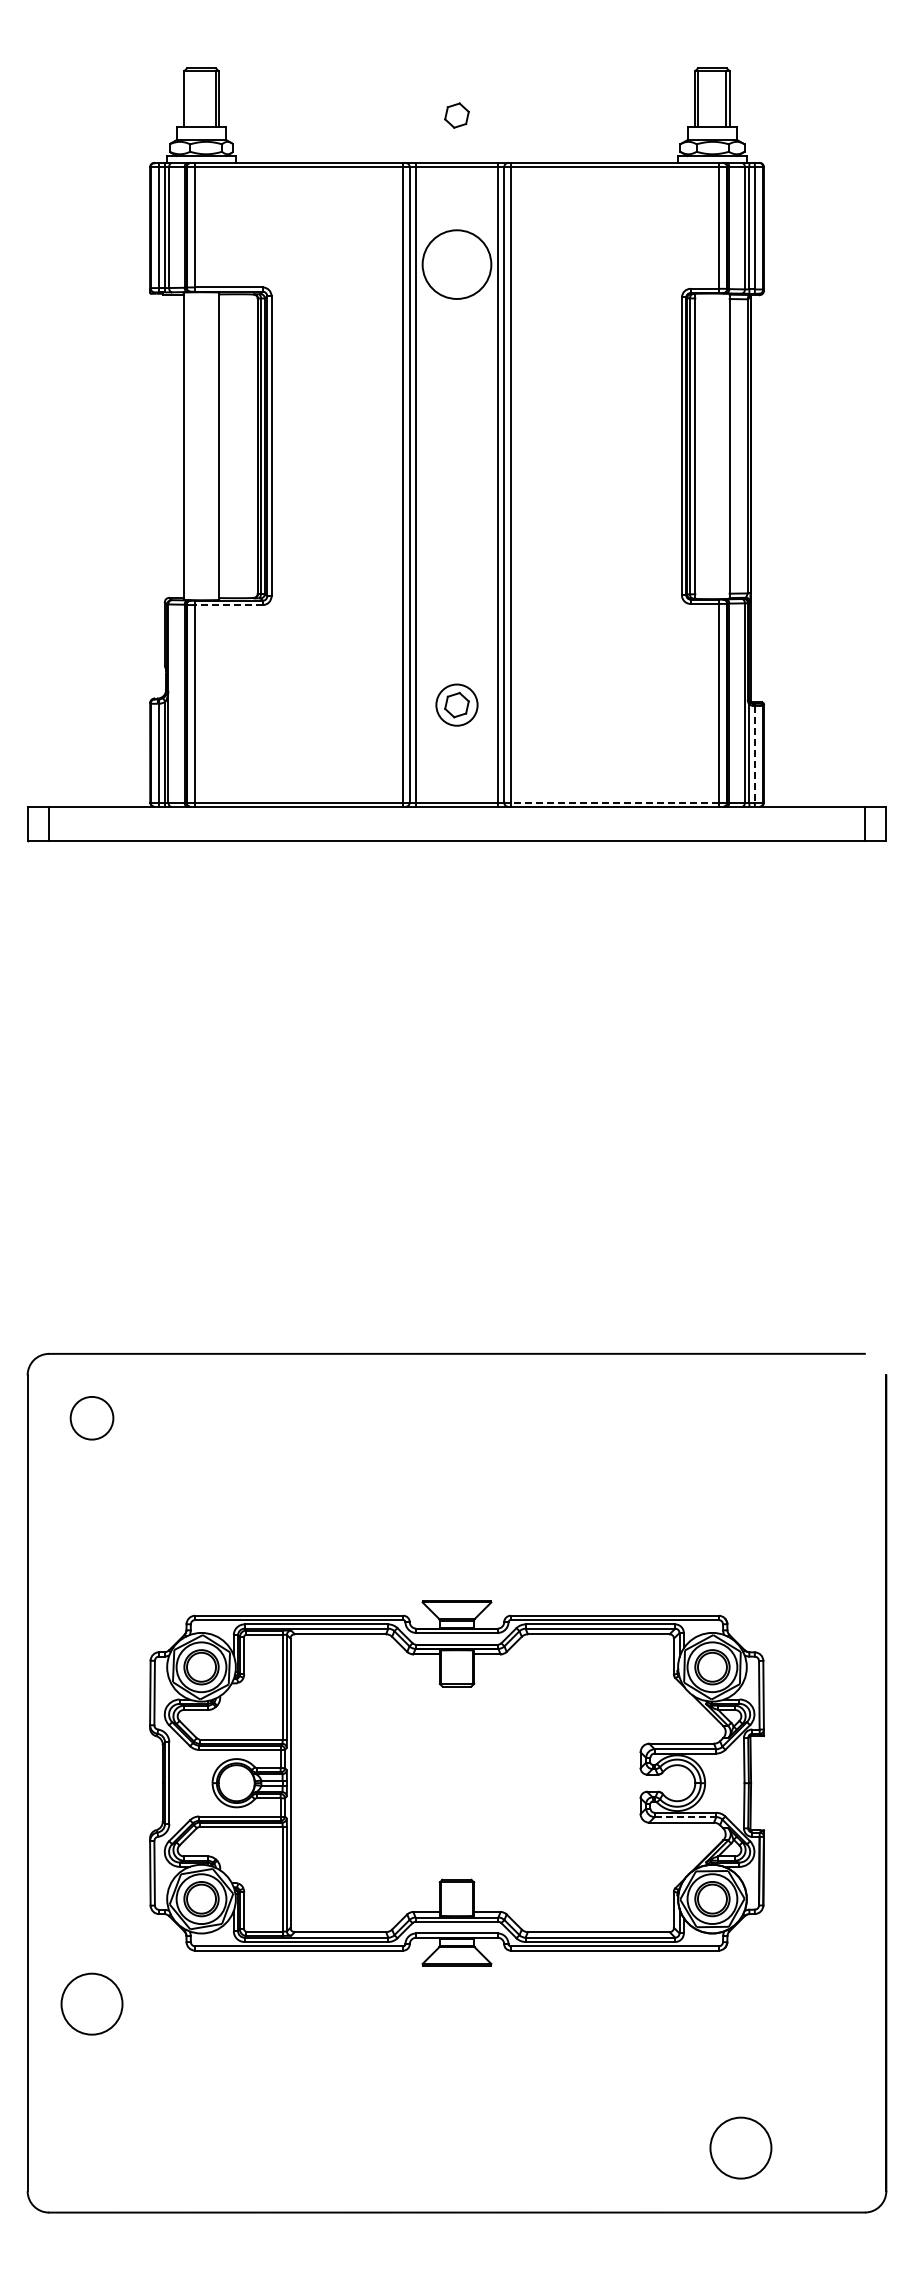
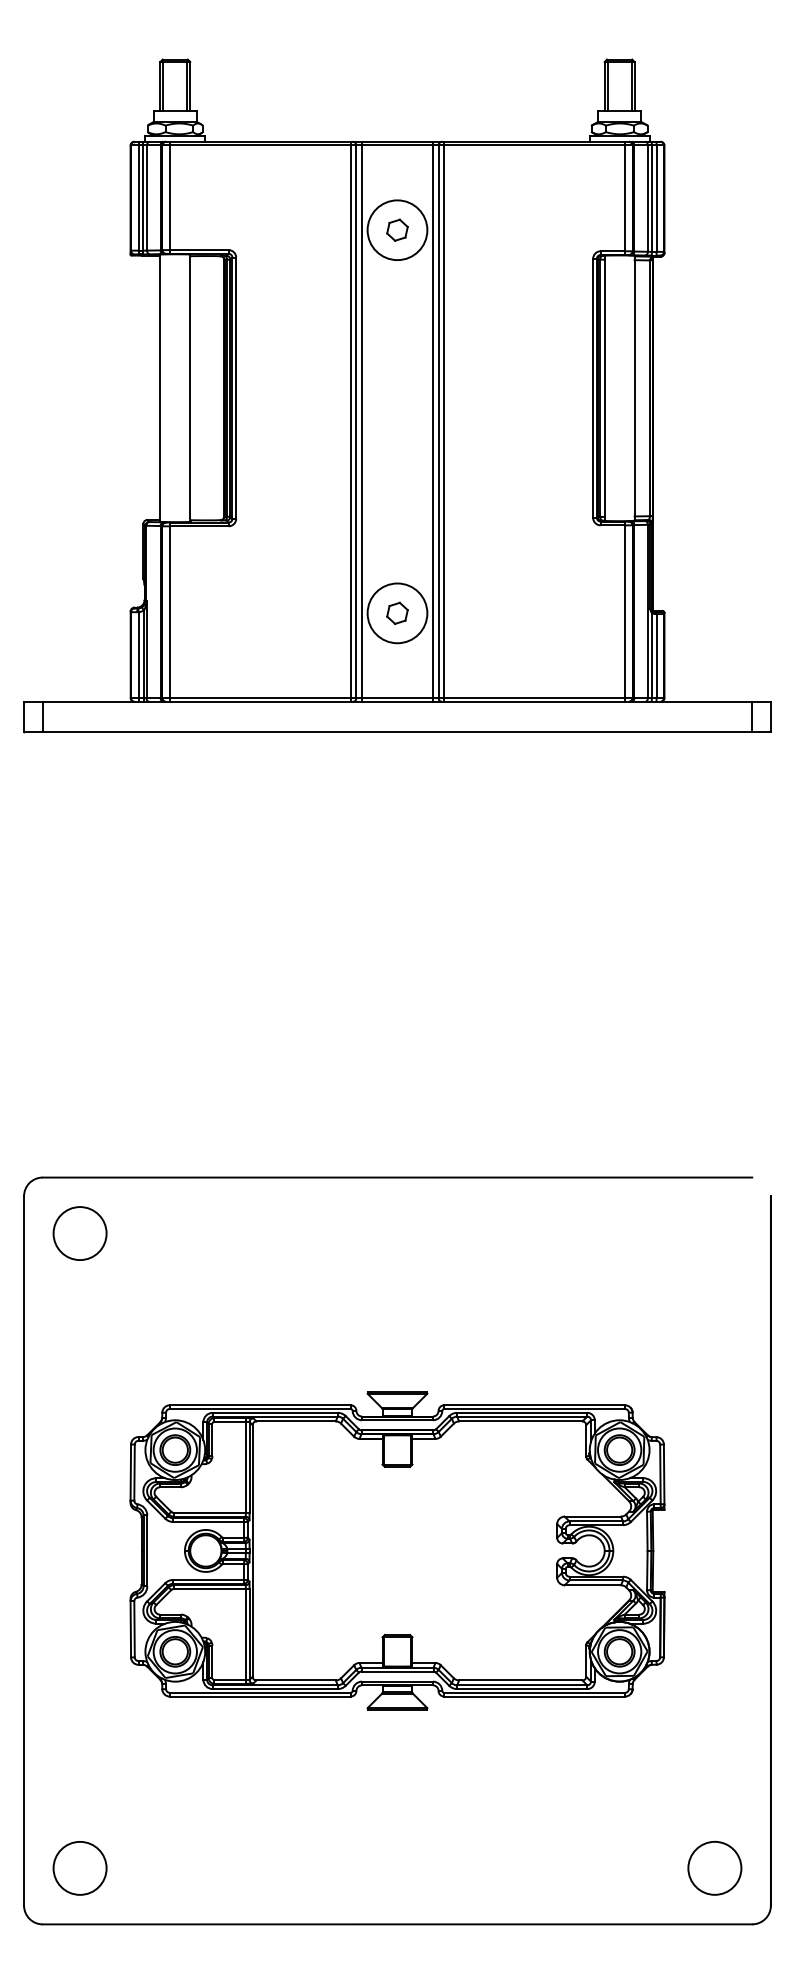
line: (187, 98) -> (163, 85), added
part: (456, 115) -> (397, 230), moved
line: (229, 605) -> (199, 526), dashed -> solid
circle: (456, 704) -> (397, 612), size x1.67
line: (754, 754) -> (656, 656), dashed -> solid
line: (614, 802) -> (534, 698), dashed -> solid
circle: (91, 1417) -> (79, 1232), size x1.43
line: (685, 1817) -> (596, 1580), dashed -> solid
circle: (91, 2003) -> (79, 1867), moved
circle: (740, 2147) -> (714, 1867), moved

